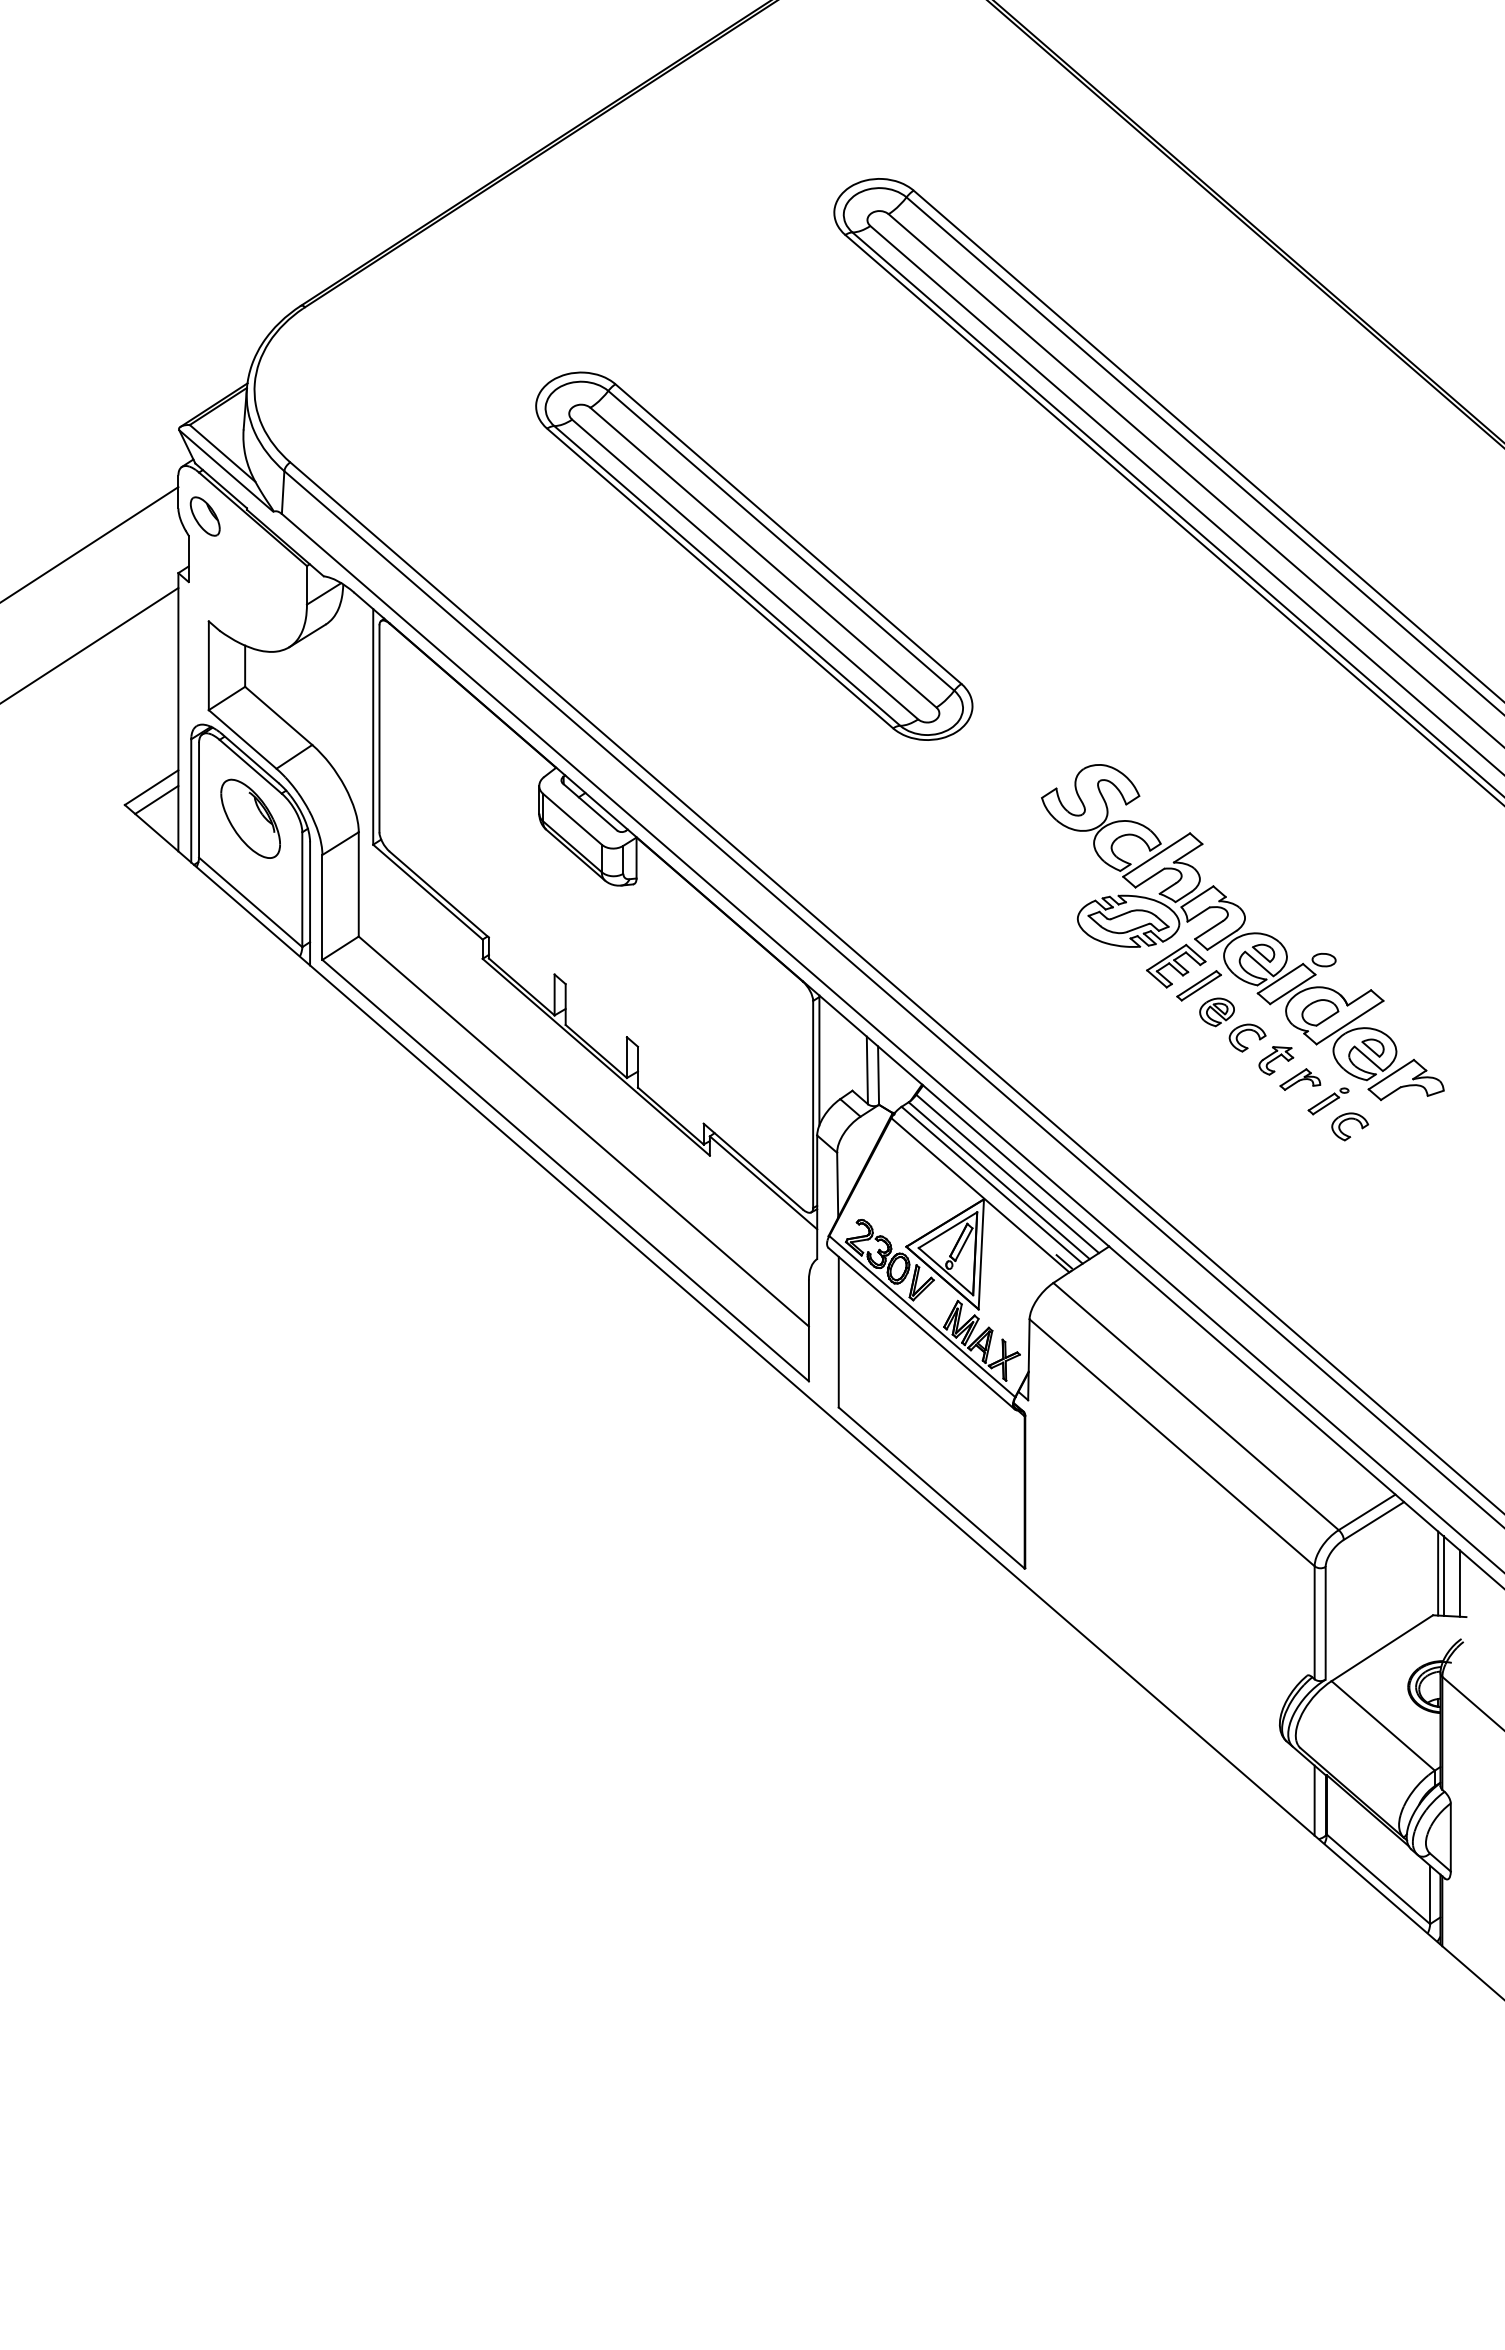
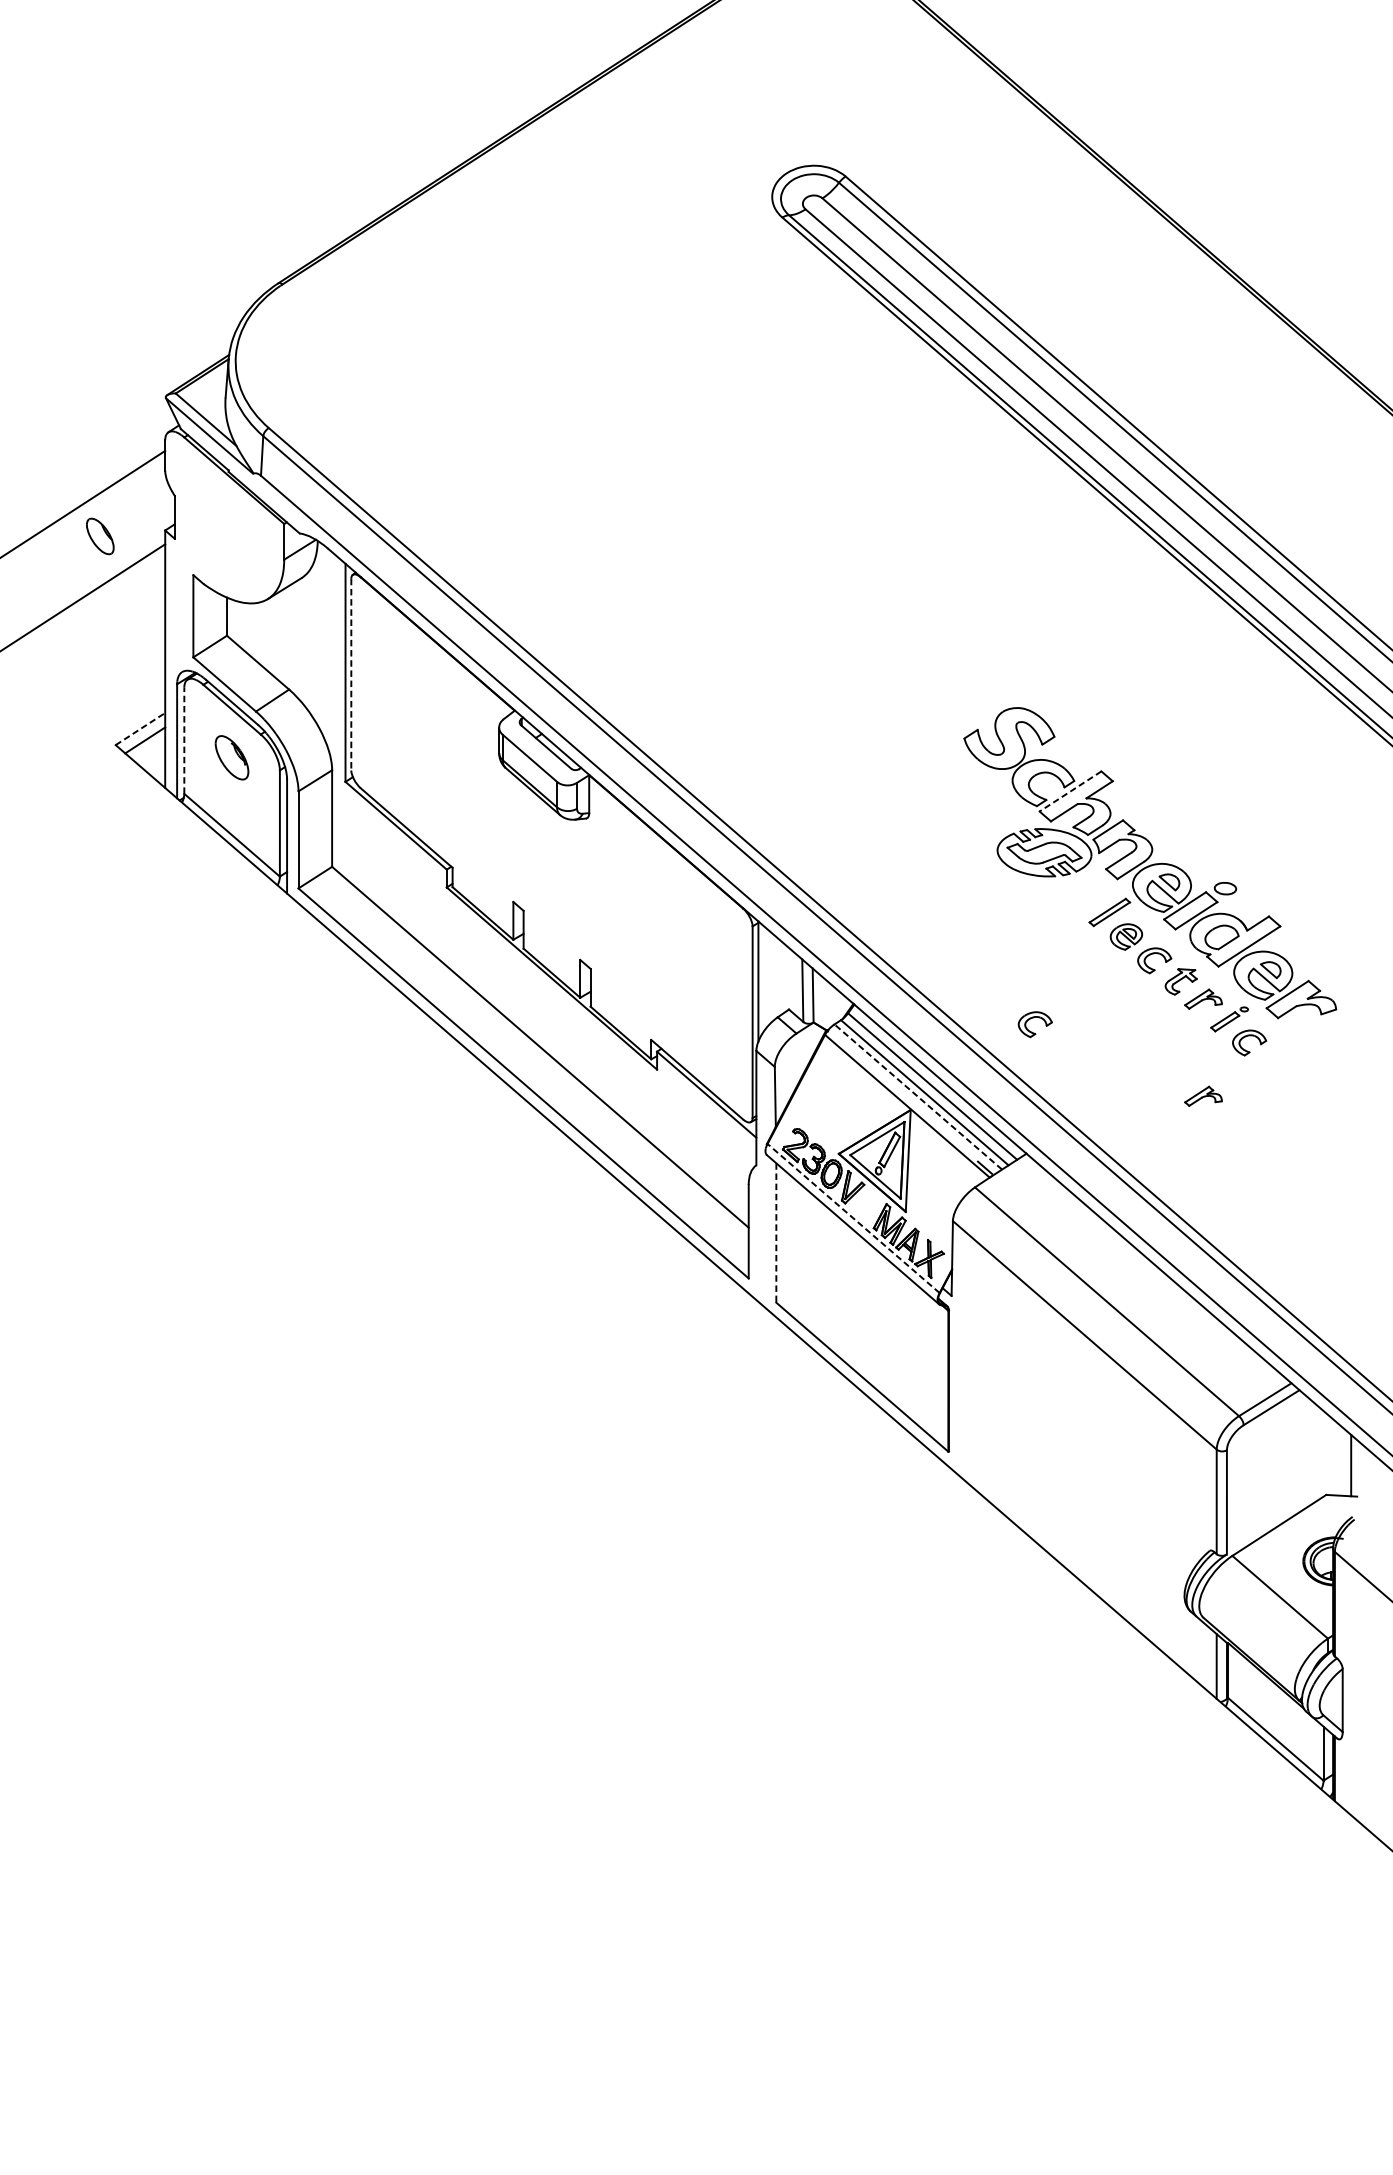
part: (204, 516) -> (99, 536), moved
part: (754, 555) -> (698, 514), removed
line: (379, 728) -> (351, 674), solid -> dashed
line: (151, 787) -> (140, 728), solid -> dashed
line: (199, 799) -> (184, 740), solid -> dashed
part: (250, 818) -> (231, 757), size x0.6
line: (1156, 855) -> (1070, 791), solid -> dashed
part: (1176, 965) -> (1088, 893), removed
part: (1116, 1100) -> (1033, 1018), added
part: (1300, 1184) -> (1203, 1096), added
line: (992, 1185) -> (918, 1097), solid -> dashed
line: (922, 1316) -> (853, 1218), solid -> dashed
line: (838, 1332) -> (776, 1233), solid -> dashed
line: (1438, 1573) -> (1331, 1456), removed
line: (1443, 1575) -> (1335, 1458), removed

